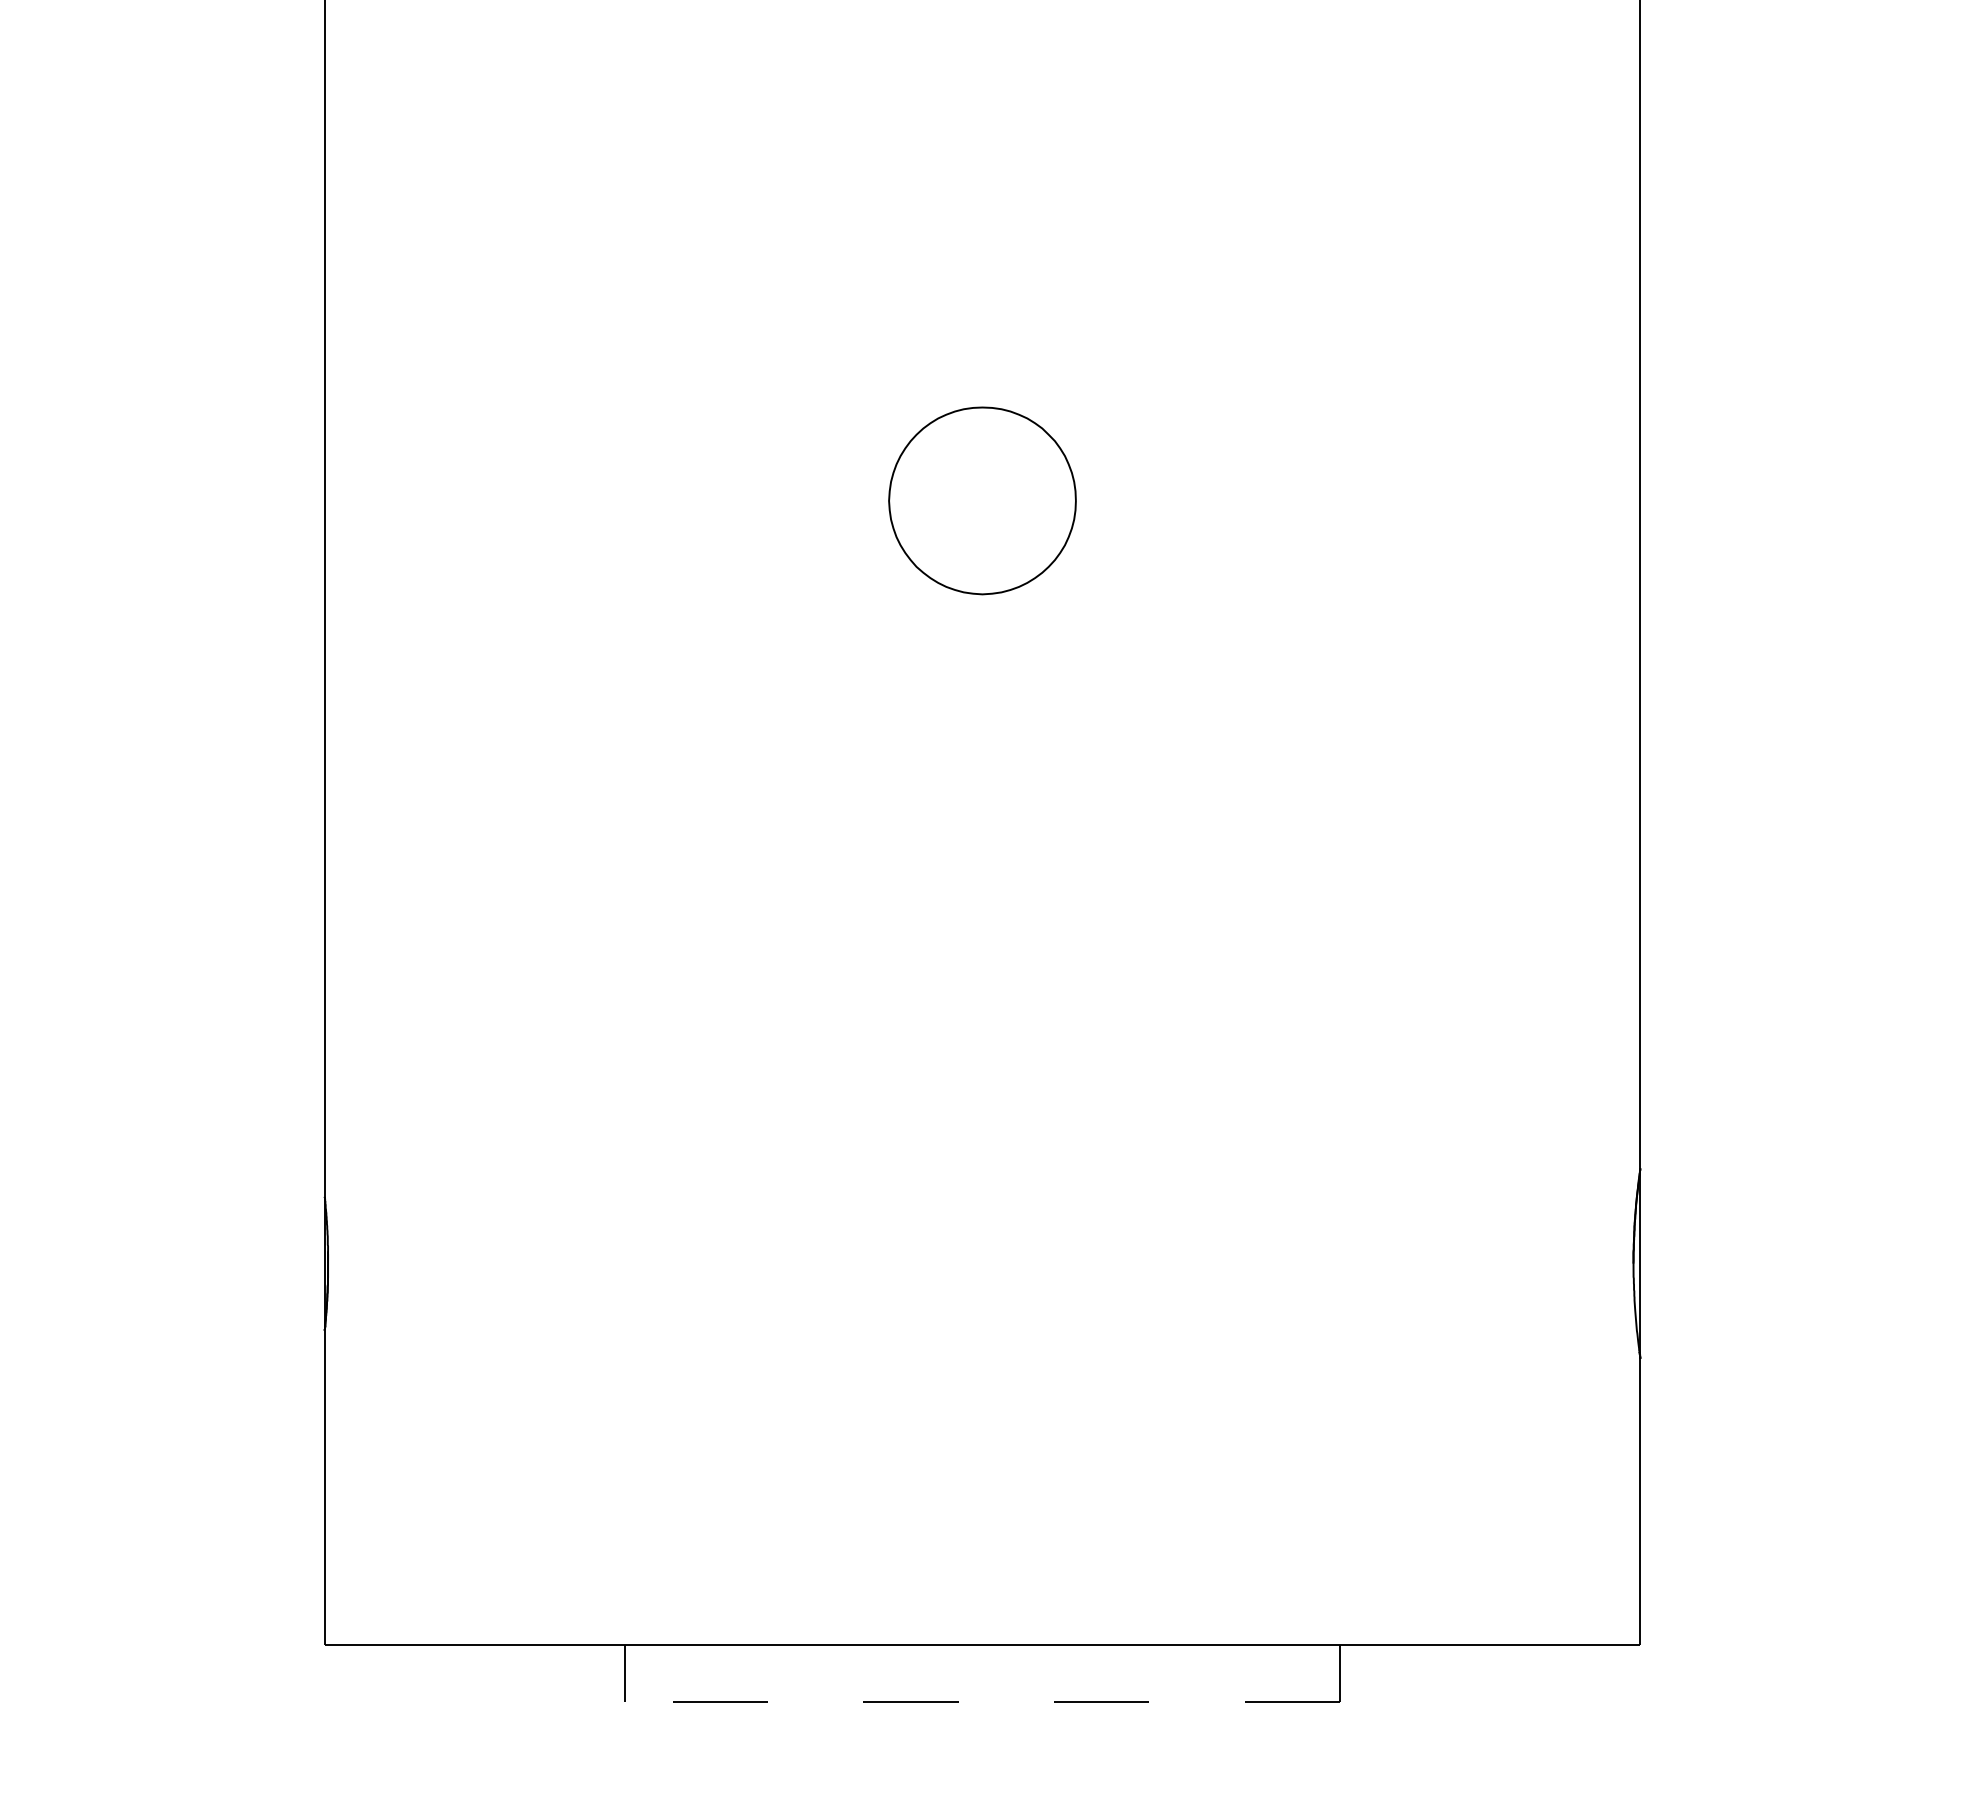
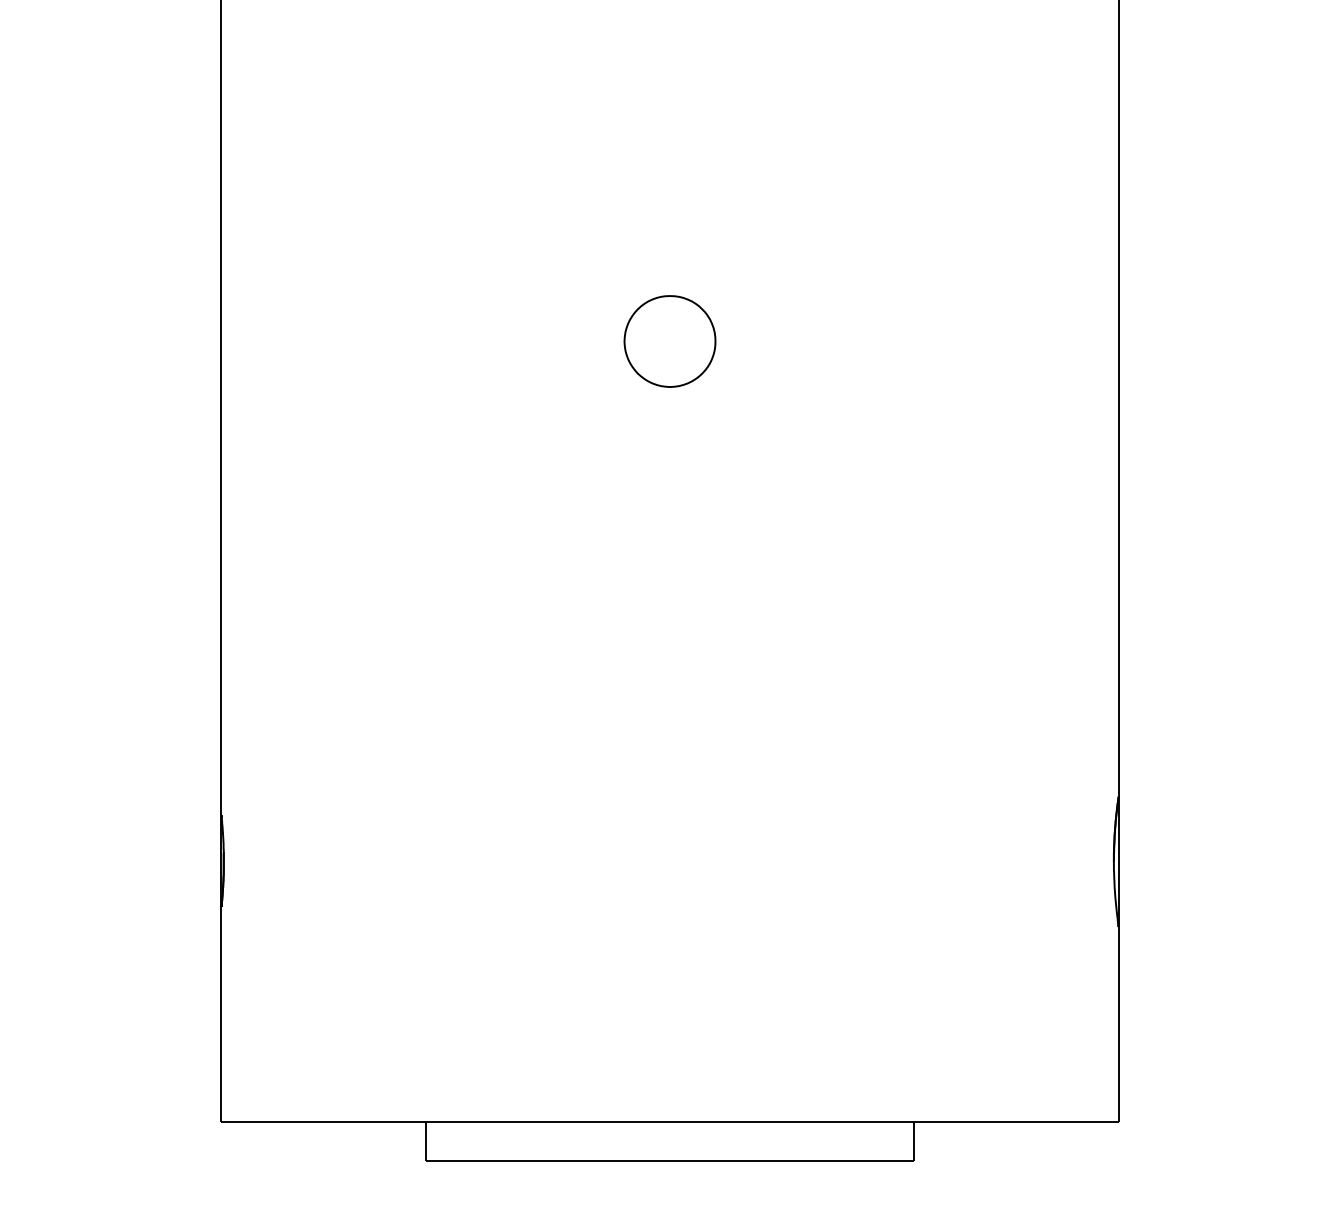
part: (981, 500) -> (669, 341), size x0.71
line: (983, 1701) -> (670, 1160), dashed -> solid

